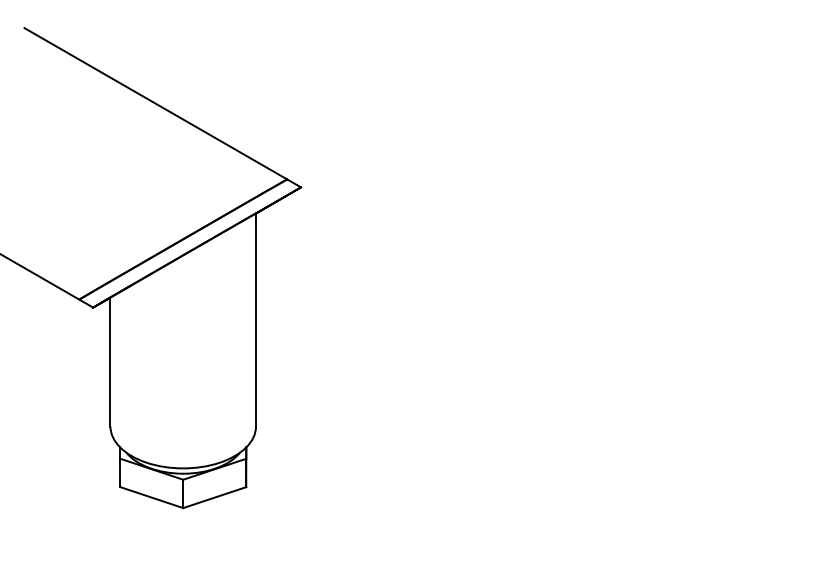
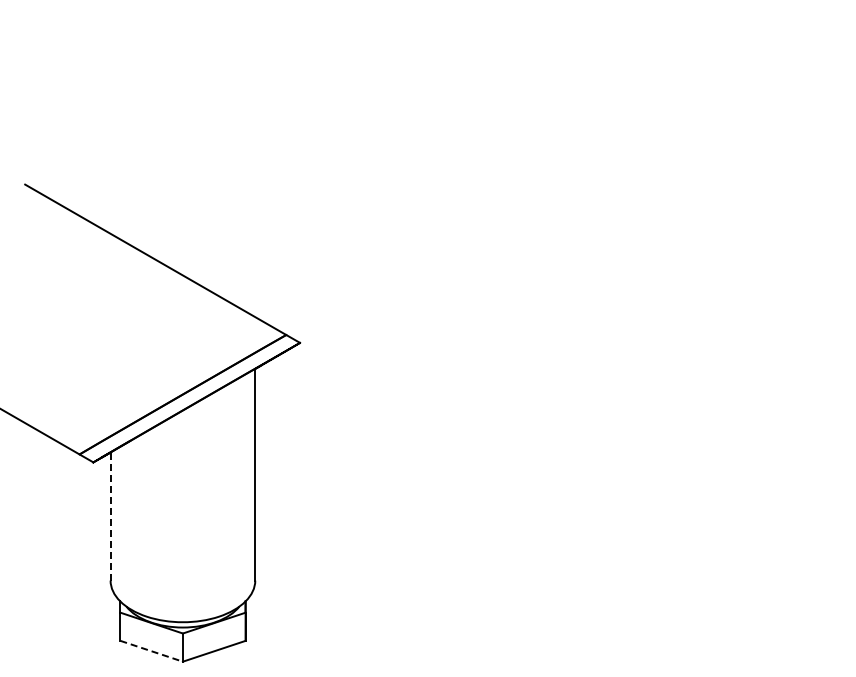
line: (110, 362) -> (110, 516), solid -> dashed
line: (152, 497) -> (152, 651), solid -> dashed

